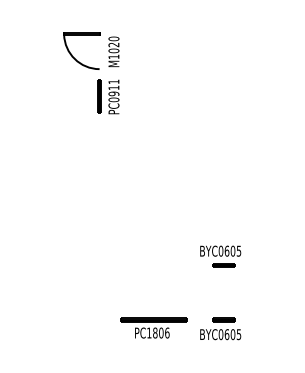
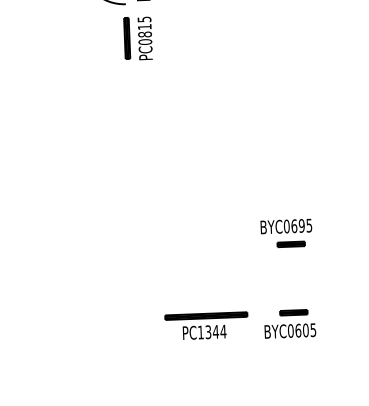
text: (113, 87) -> (144, 26), PC0911 -> PC0815
text: (232, 251) -> (301, 226), BYC0605 -> BYC0695
text: (161, 332) -> (216, 331), PC1806 -> PC1344

